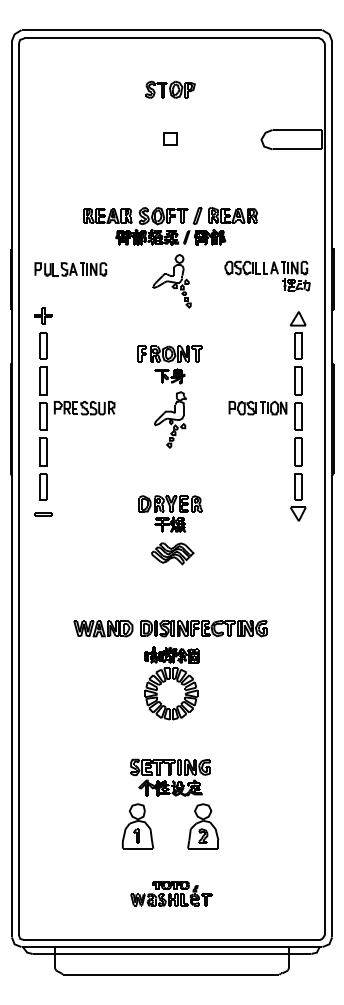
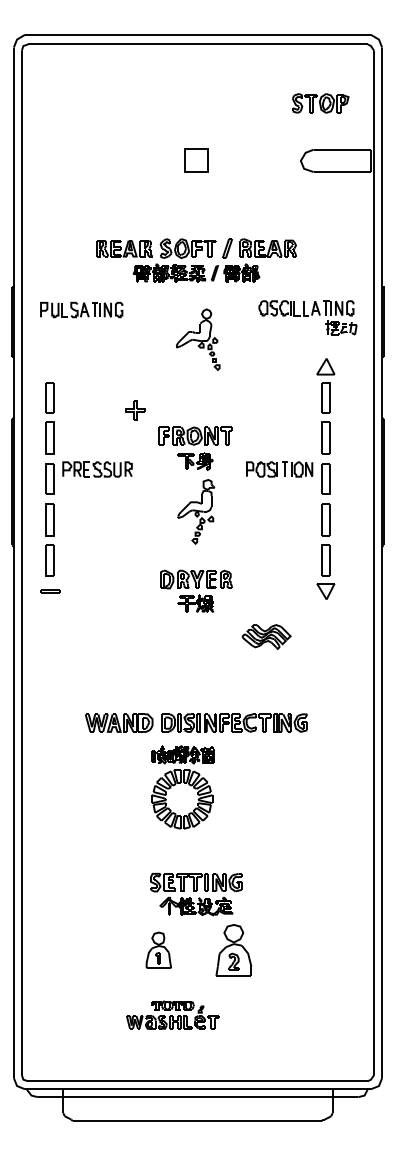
part: (170, 89) -> (320, 103), moved
part: (170, 138) -> (196, 159), size x1.6
part: (171, 281) -> (197, 339), moved
part: (43, 315) -> (135, 410), moved
part: (176, 396) -> (203, 484), moved
part: (267, 416) -> (290, 479), moved
part: (172, 553) -> (266, 636), moved
part: (171, 683) -> (182, 787), moved
part: (137, 826) -> (158, 950), size x0.7
part: (171, 893) -> (173, 1014), moved

